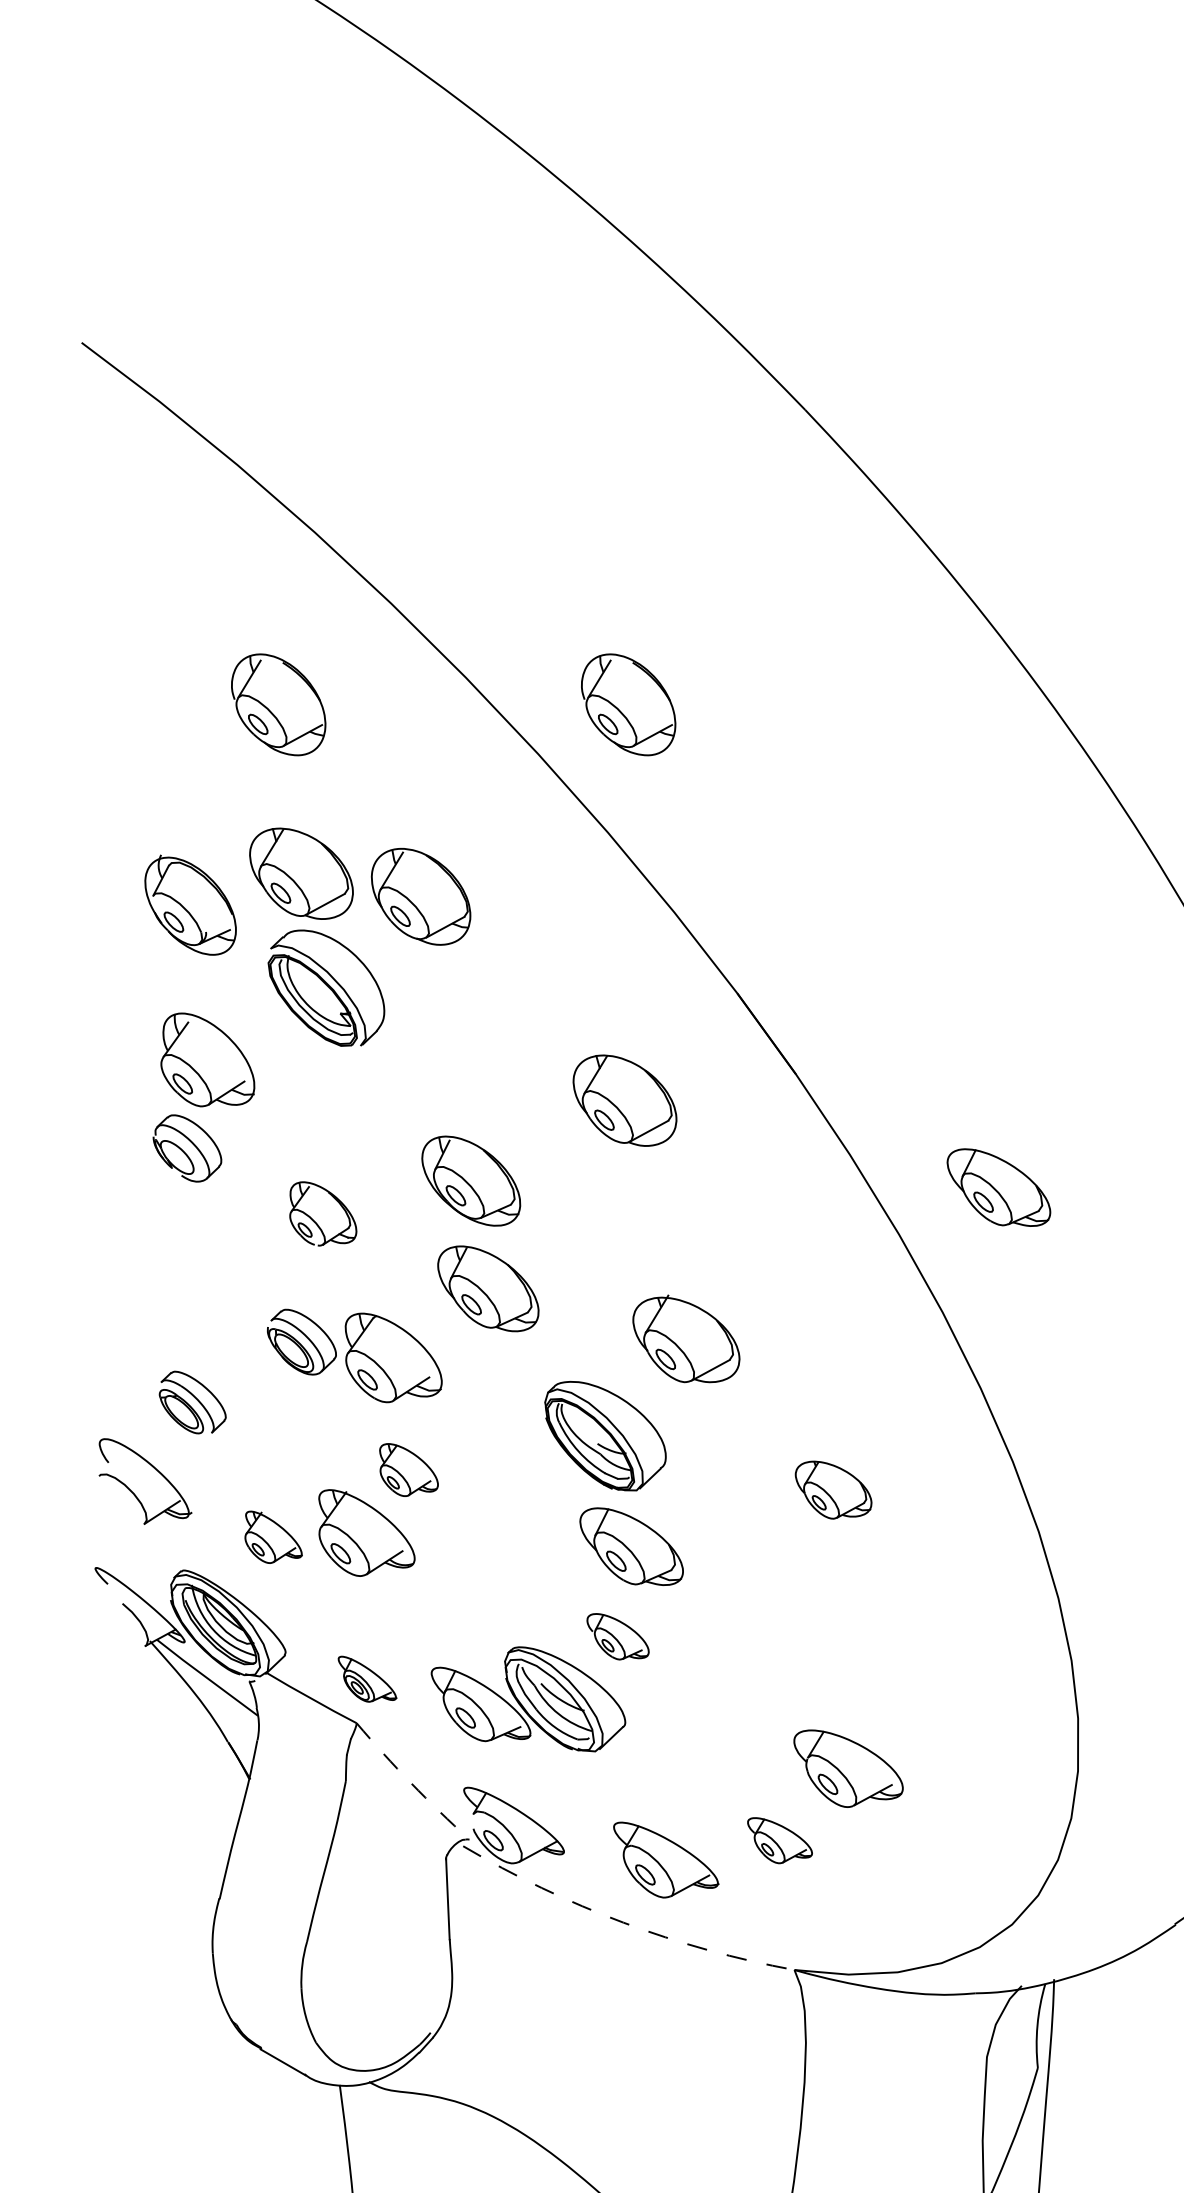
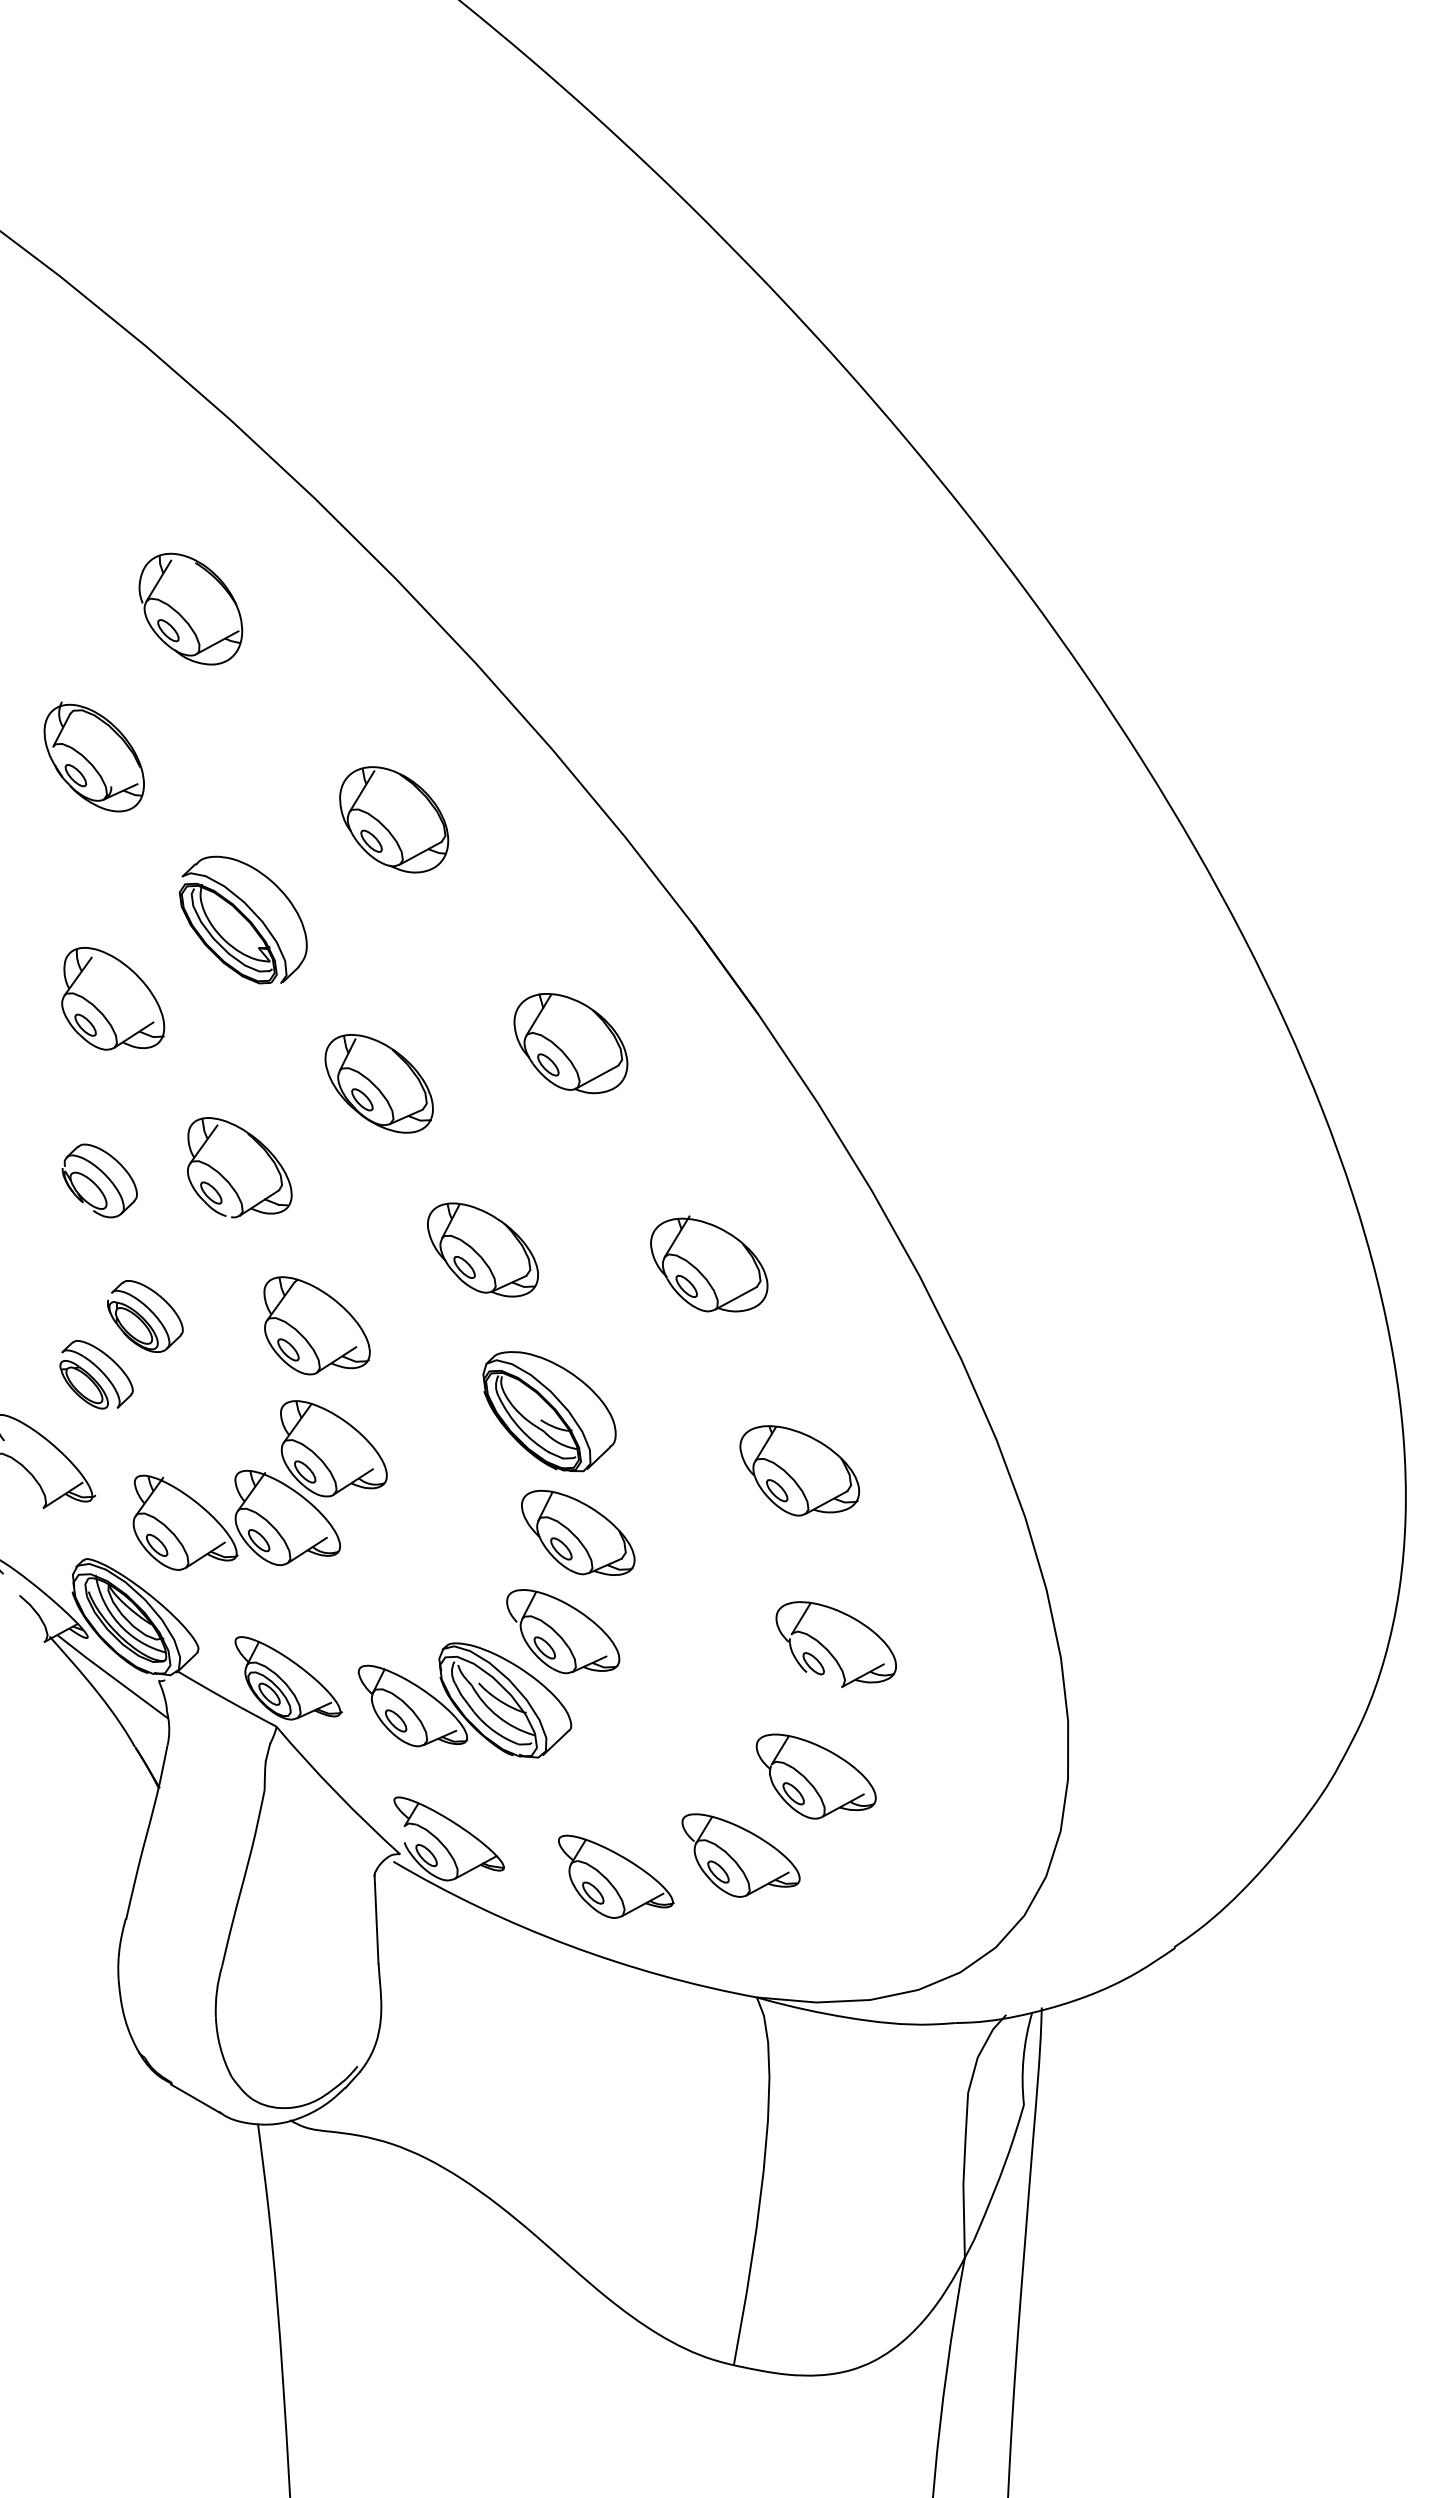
part: (628, 704) -> (574, 608), removed
part: (301, 873) -> (215, 794), removed
part: (421, 896) -> (394, 819), moved
part: (189, 904) -> (93, 756), moved
part: (187, 1148) -> (99, 1180), moved
part: (470, 1180) -> (378, 1083), moved
part: (999, 1187) -> (981, 1138), removed
part: (322, 1213) -> (239, 1167), size x1.43
part: (487, 1288) -> (482, 1249), moved
part: (686, 1338) -> (709, 1263), moved
part: (302, 1342) -> (145, 1316), moved
part: (408, 1469) -> (333, 1448), size x1.67
part: (833, 1489) -> (799, 1470), size x1.43
part: (273, 1537) -> (185, 1522), size x1.67
part: (618, 1636) -> (563, 1631), size x1.67
part: (866, 1648) -> (835, 1644), added
part: (367, 1679) -> (288, 1678), size x1.67
arc: (411, 1783) -> (336, 1792), dashed -> solid
part: (779, 1840) -> (740, 1855), size x1.67
arc: (623, 1922) -> (569, 1945), dashed -> solid

